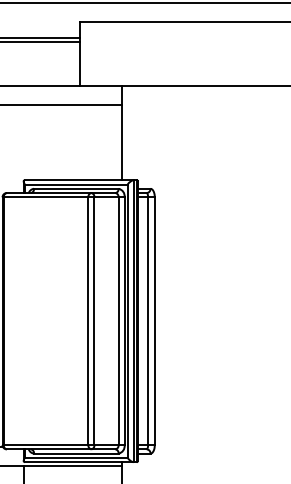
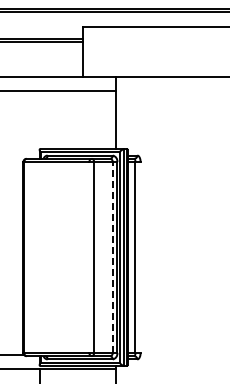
line: (88, 321) -> (89, 257), removed
line: (118, 321) -> (112, 257), solid -> dashed
line: (154, 321) -> (140, 257), removed

